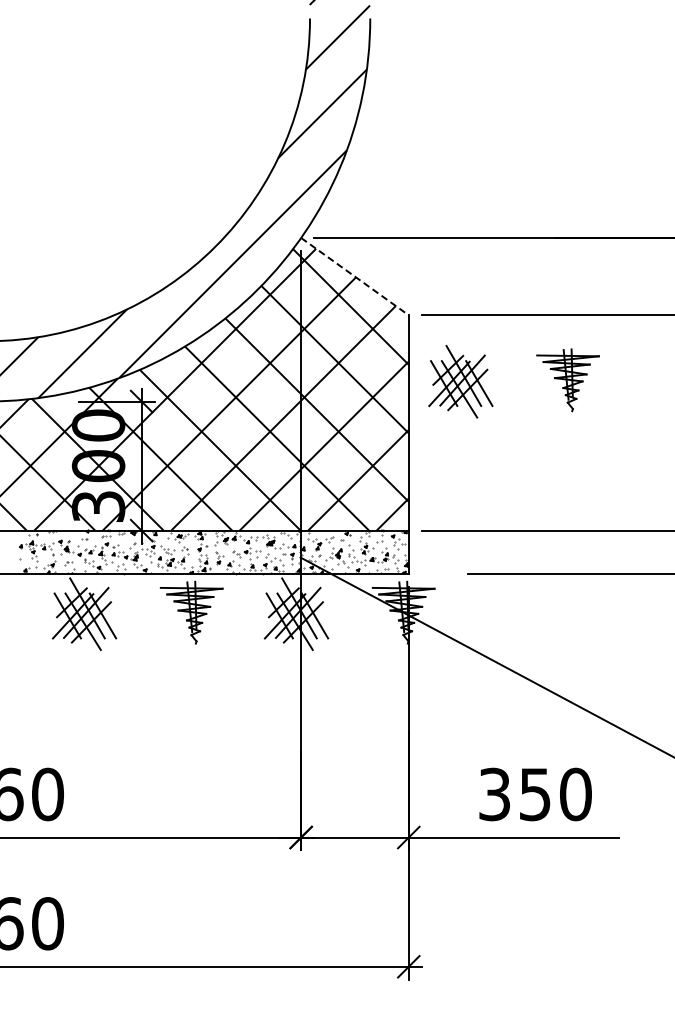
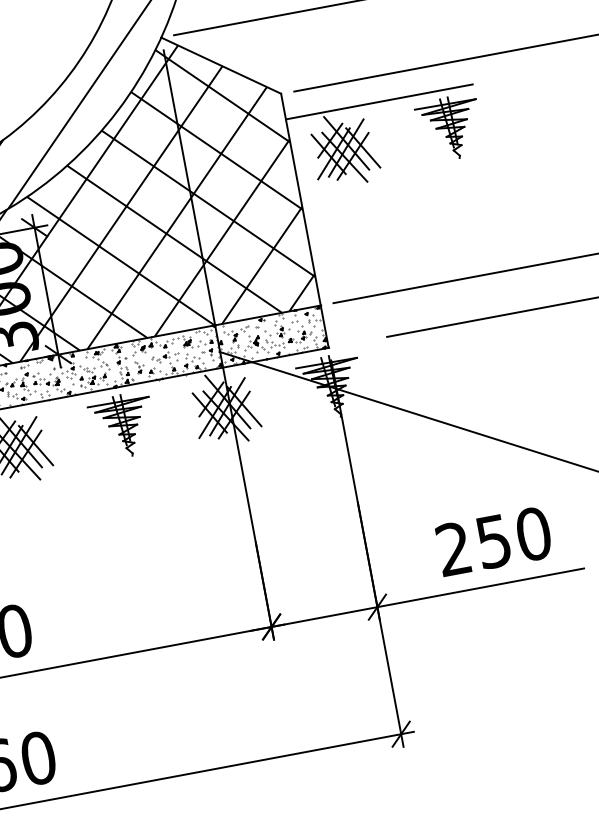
line: (355, 276) -> (221, 65), dashed -> solid
line: (503, 341) -> (379, 102), added
text: (494, 794) -> (453, 549), 350 -> 250

